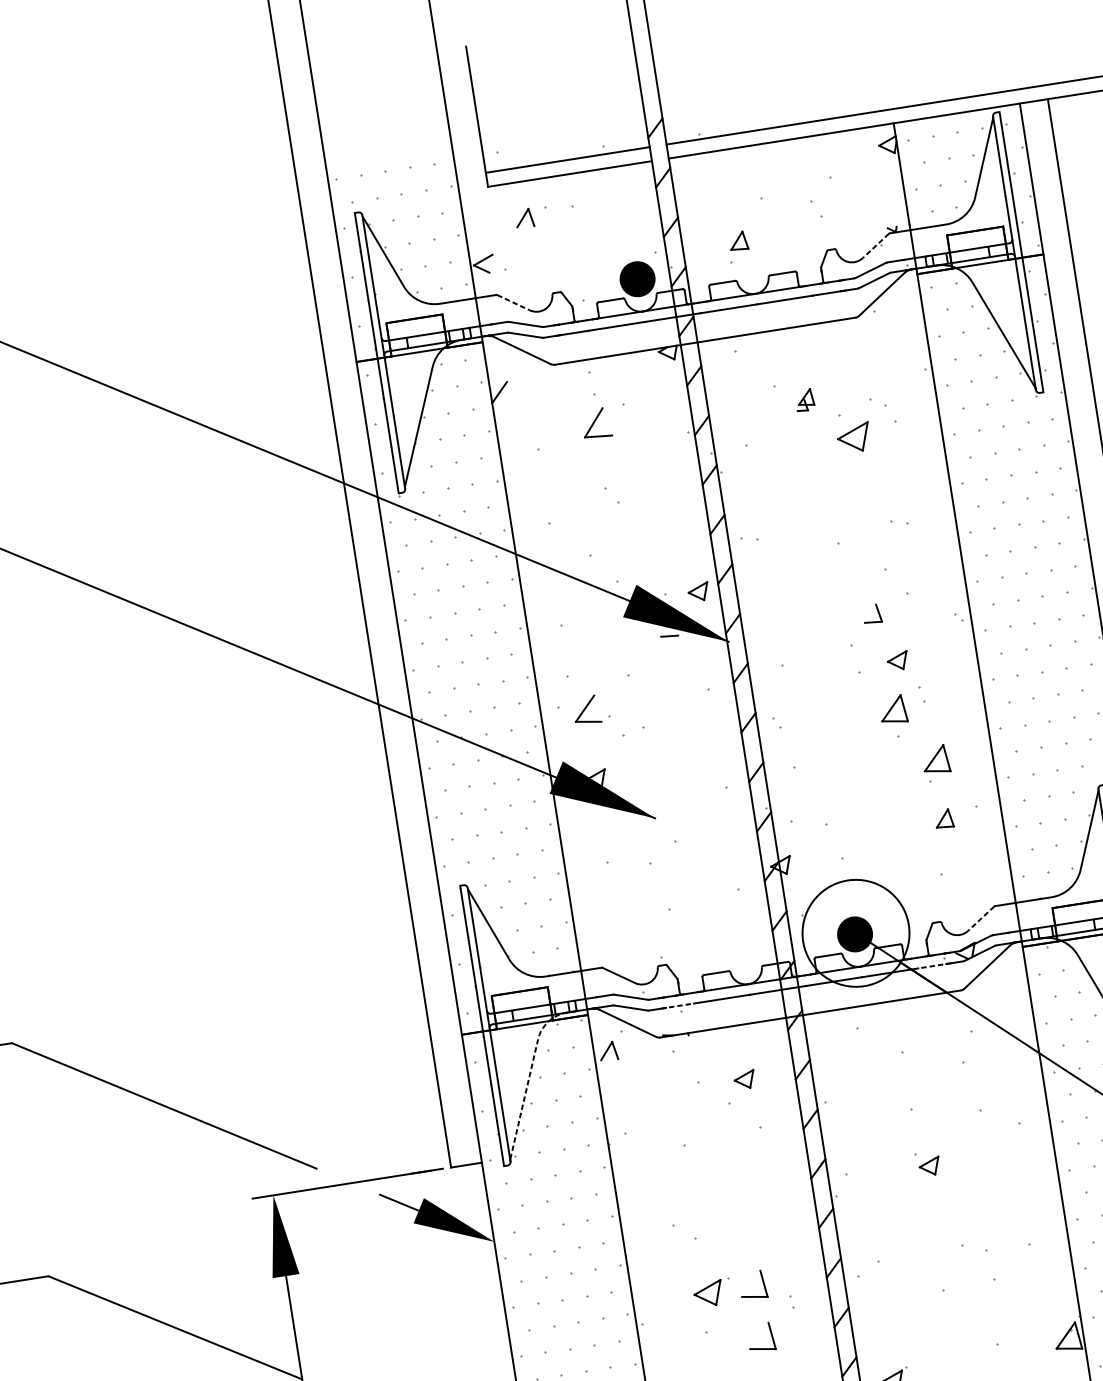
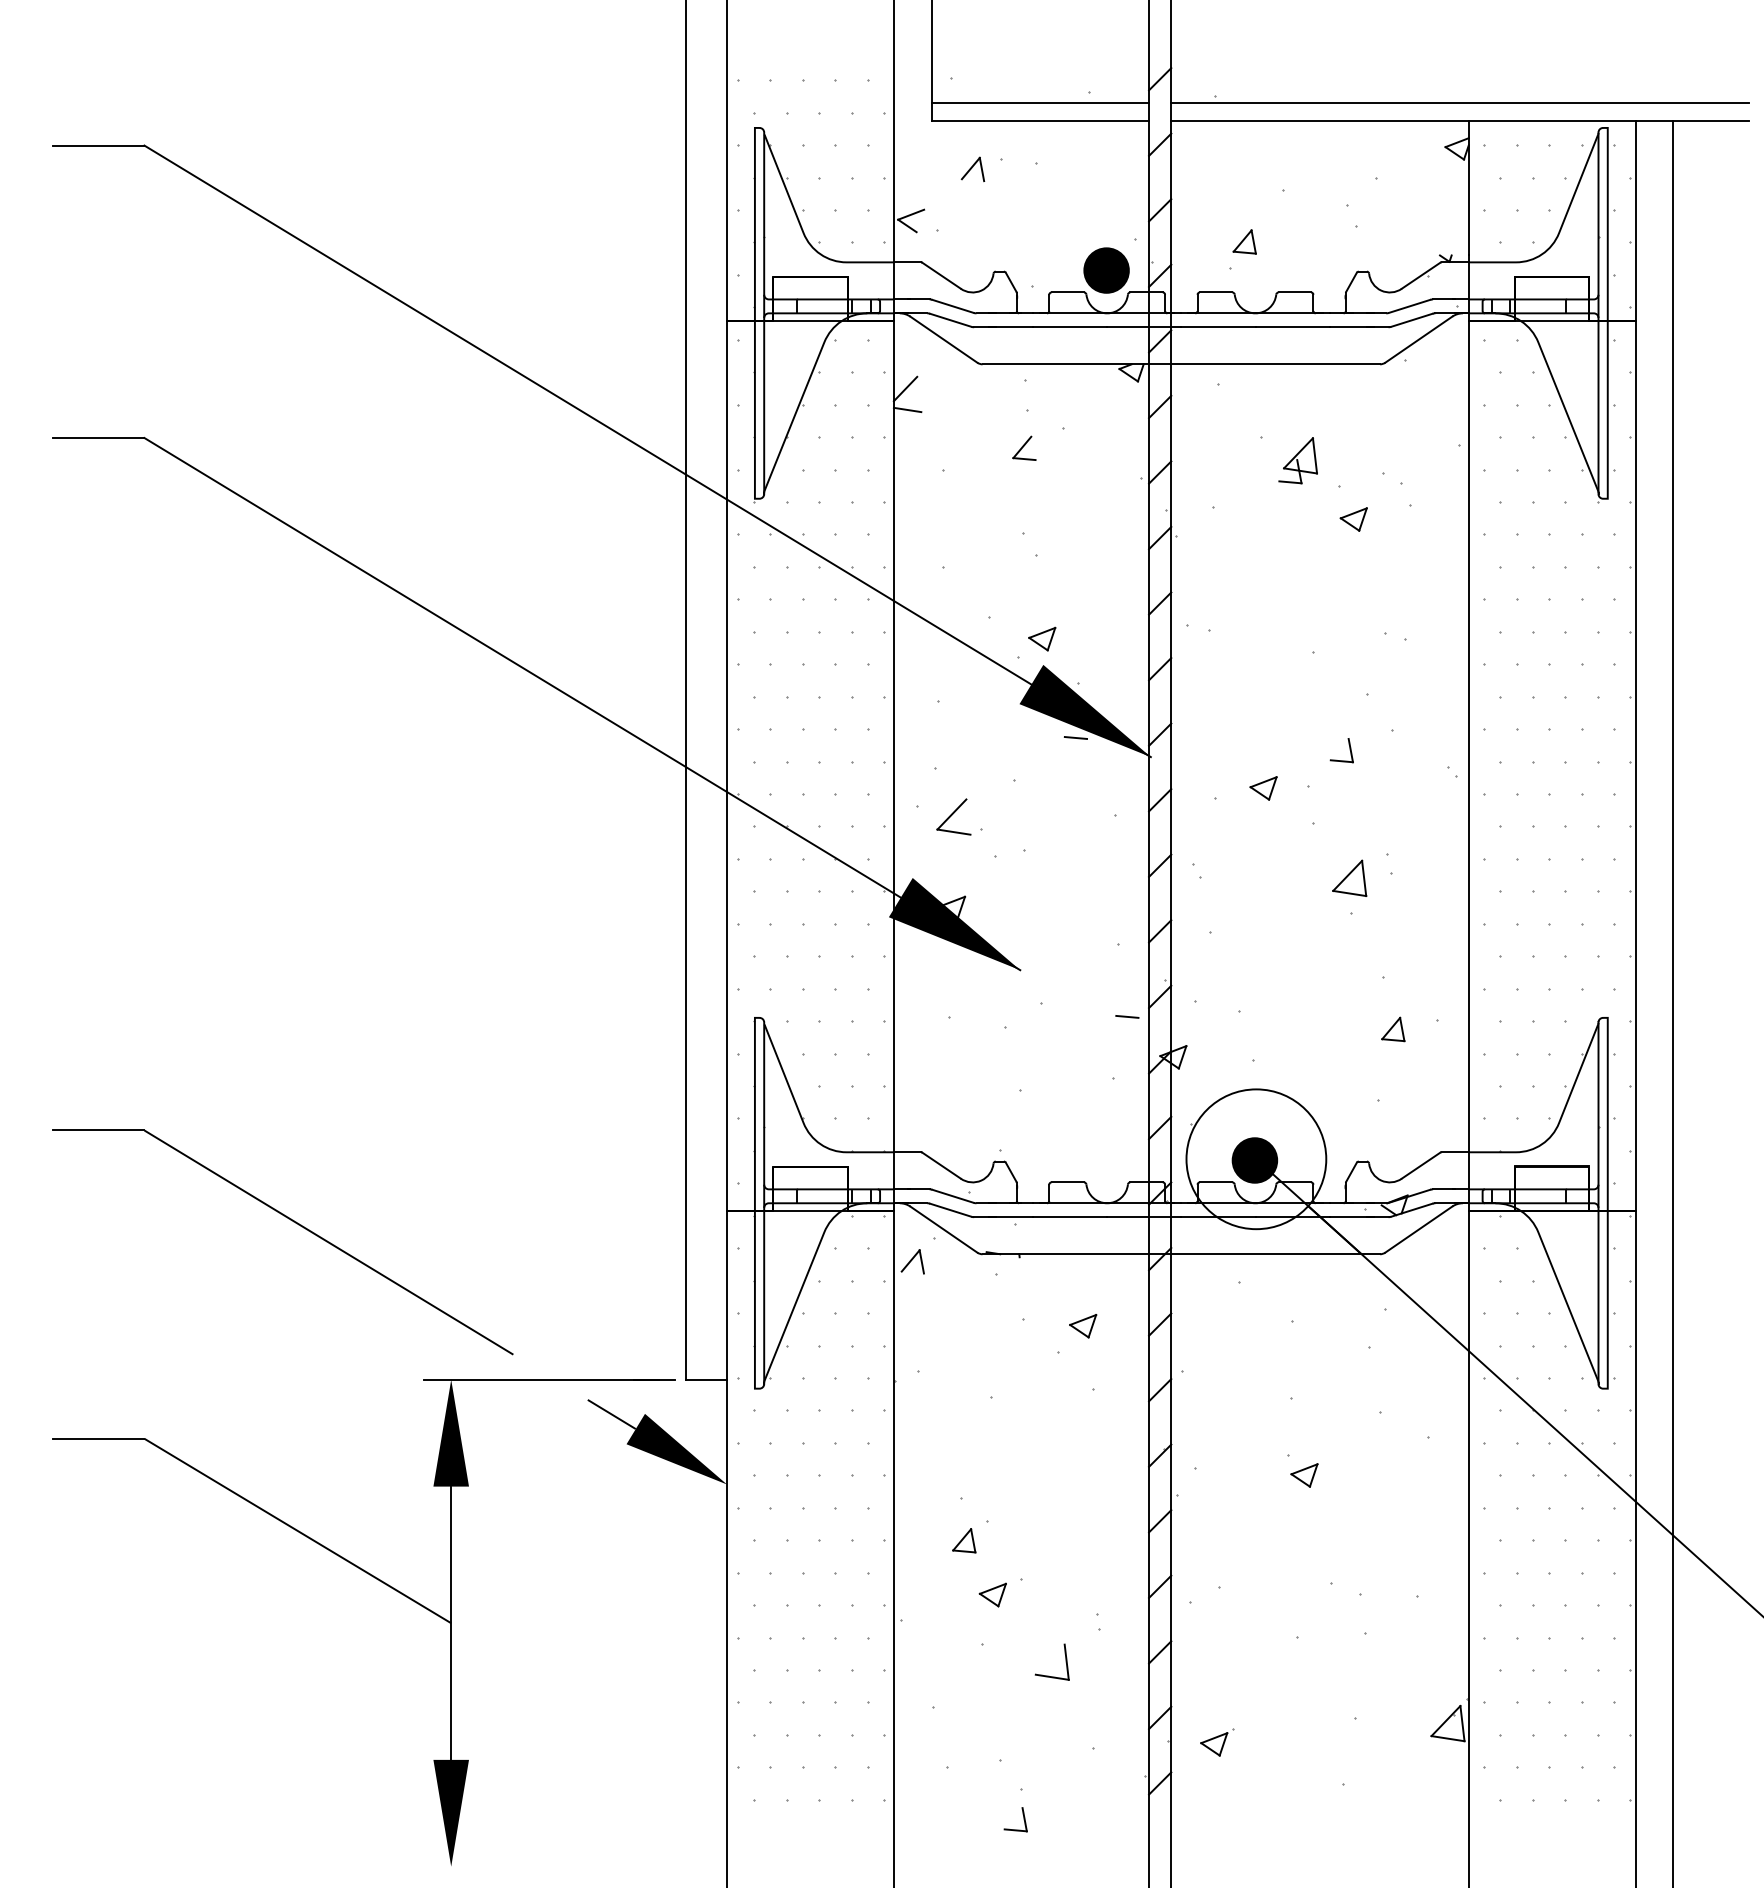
line: (875, 246) -> (1420, 276), dashed -> solid
line: (514, 303) -> (942, 276), dashed -> solid
part: (804, 400) -> (1297, 460), size x1.67
line: (503, 407) -> (907, 409), added
part: (596, 422) -> (1024, 447), size x0.62
part: (853, 438) -> (1353, 519), size x0.62
part: (698, 591) -> (1042, 638), moved
part: (897, 661) -> (1263, 788), moved
part: (935, 759) -> (1394, 950), removed
line: (741, 840) -> (1127, 1016), added
line: (980, 918) -> (1420, 1165), dashed -> solid
line: (934, 966) -> (1351, 1217), dashed -> solid
line: (677, 1006) -> (1011, 1217), dashed -> solid
line: (529, 1074) -> (806, 1275), dashed -> solid
part: (680, 1256) -> (964, 1540), added
part: (762, 1283) -> (1065, 1592), removed
part: (708, 1293) -> (992, 1594), size x0.71

